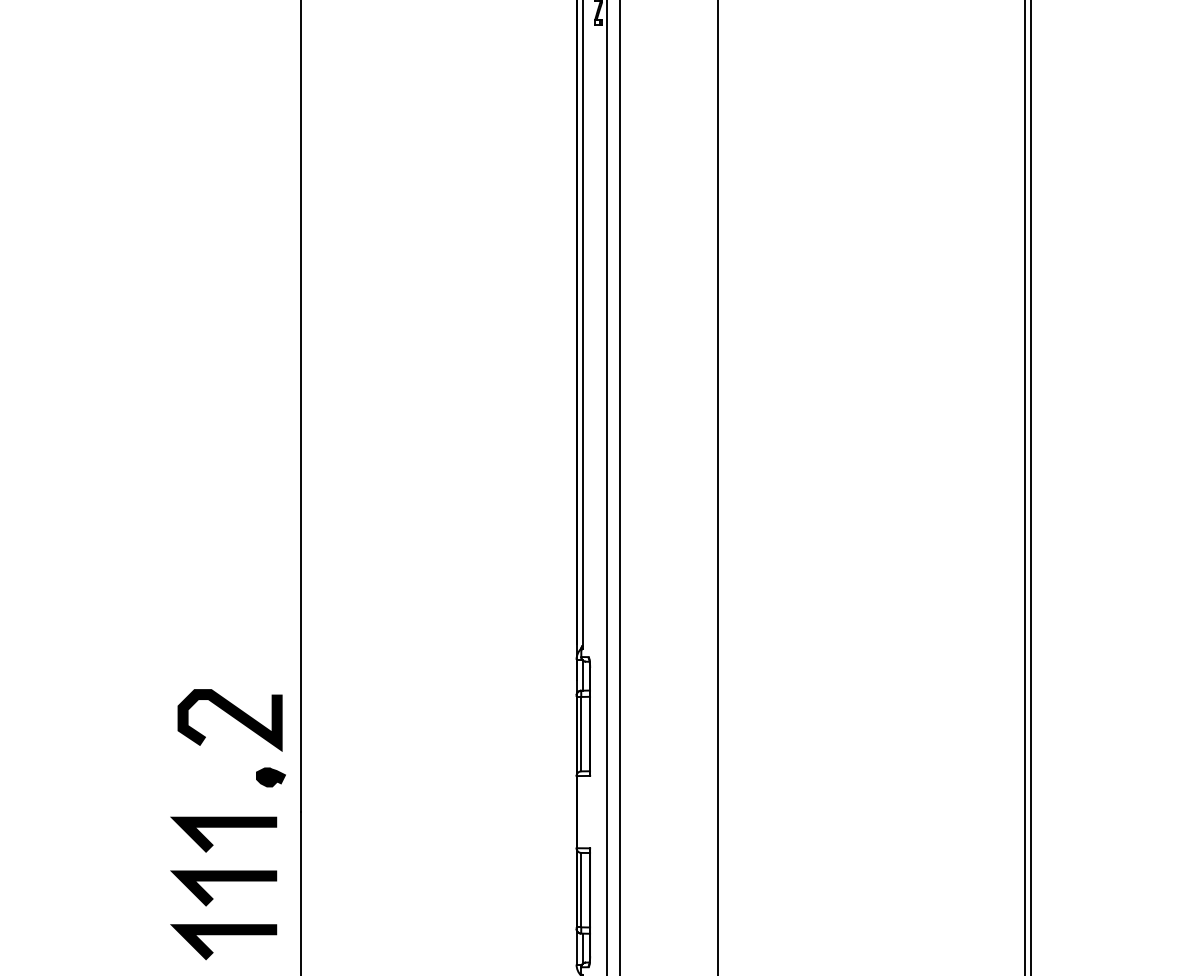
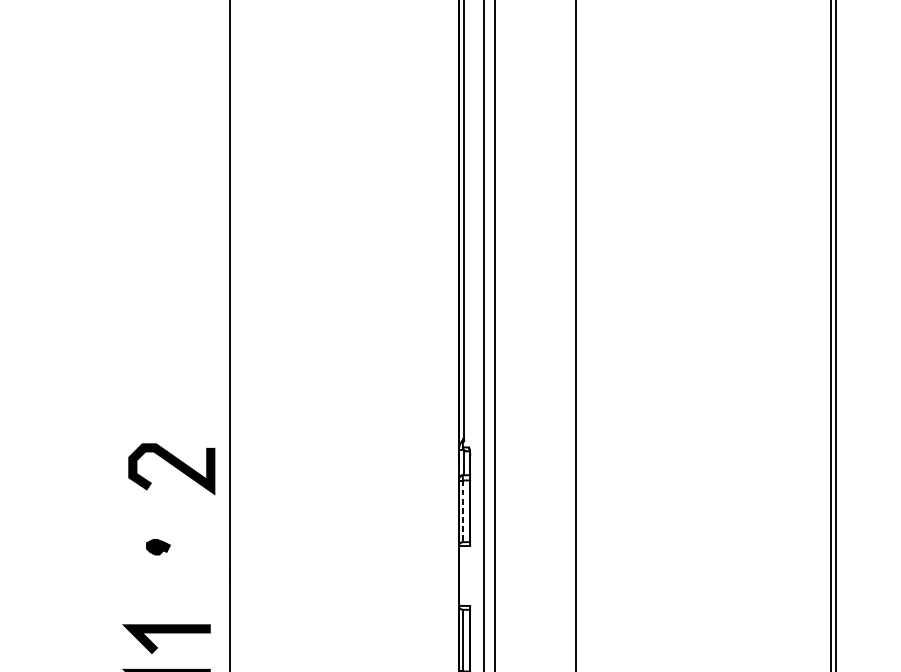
curve: (232, 717) -> (173, 466), moved
line: (581, 734) -> (463, 511), solid -> dashed
part: (270, 777) -> (158, 547), moved
line: (223, 827) -> (166, 588), removed

